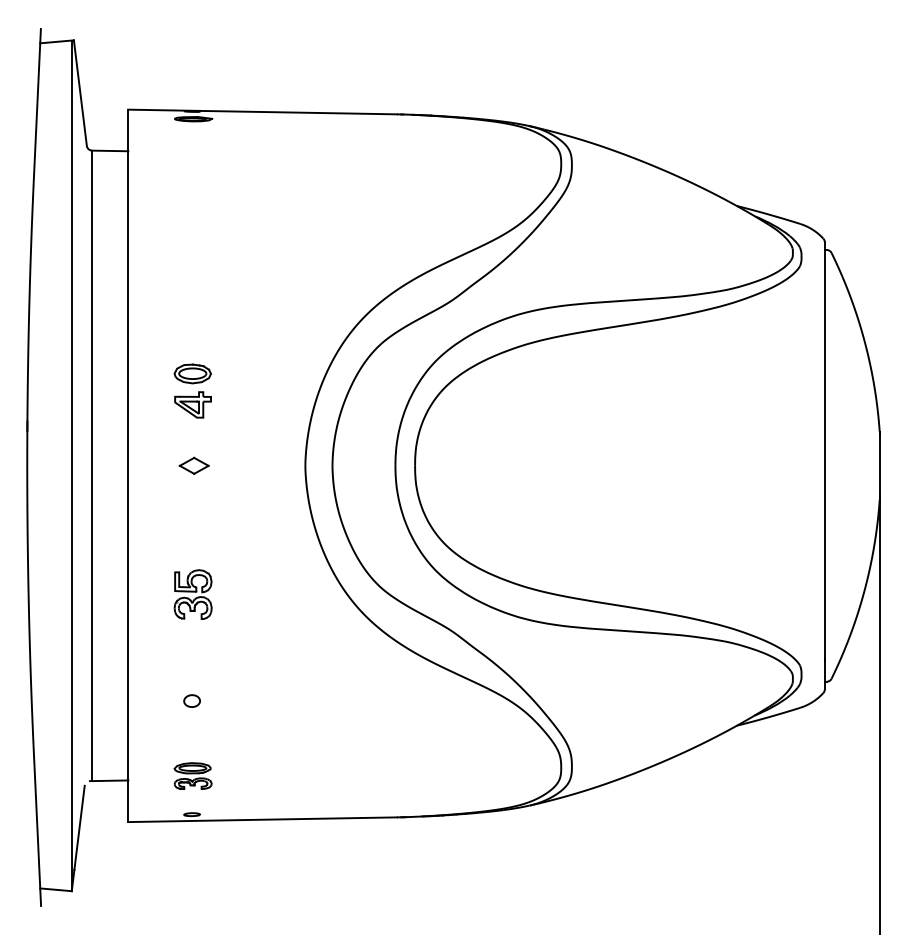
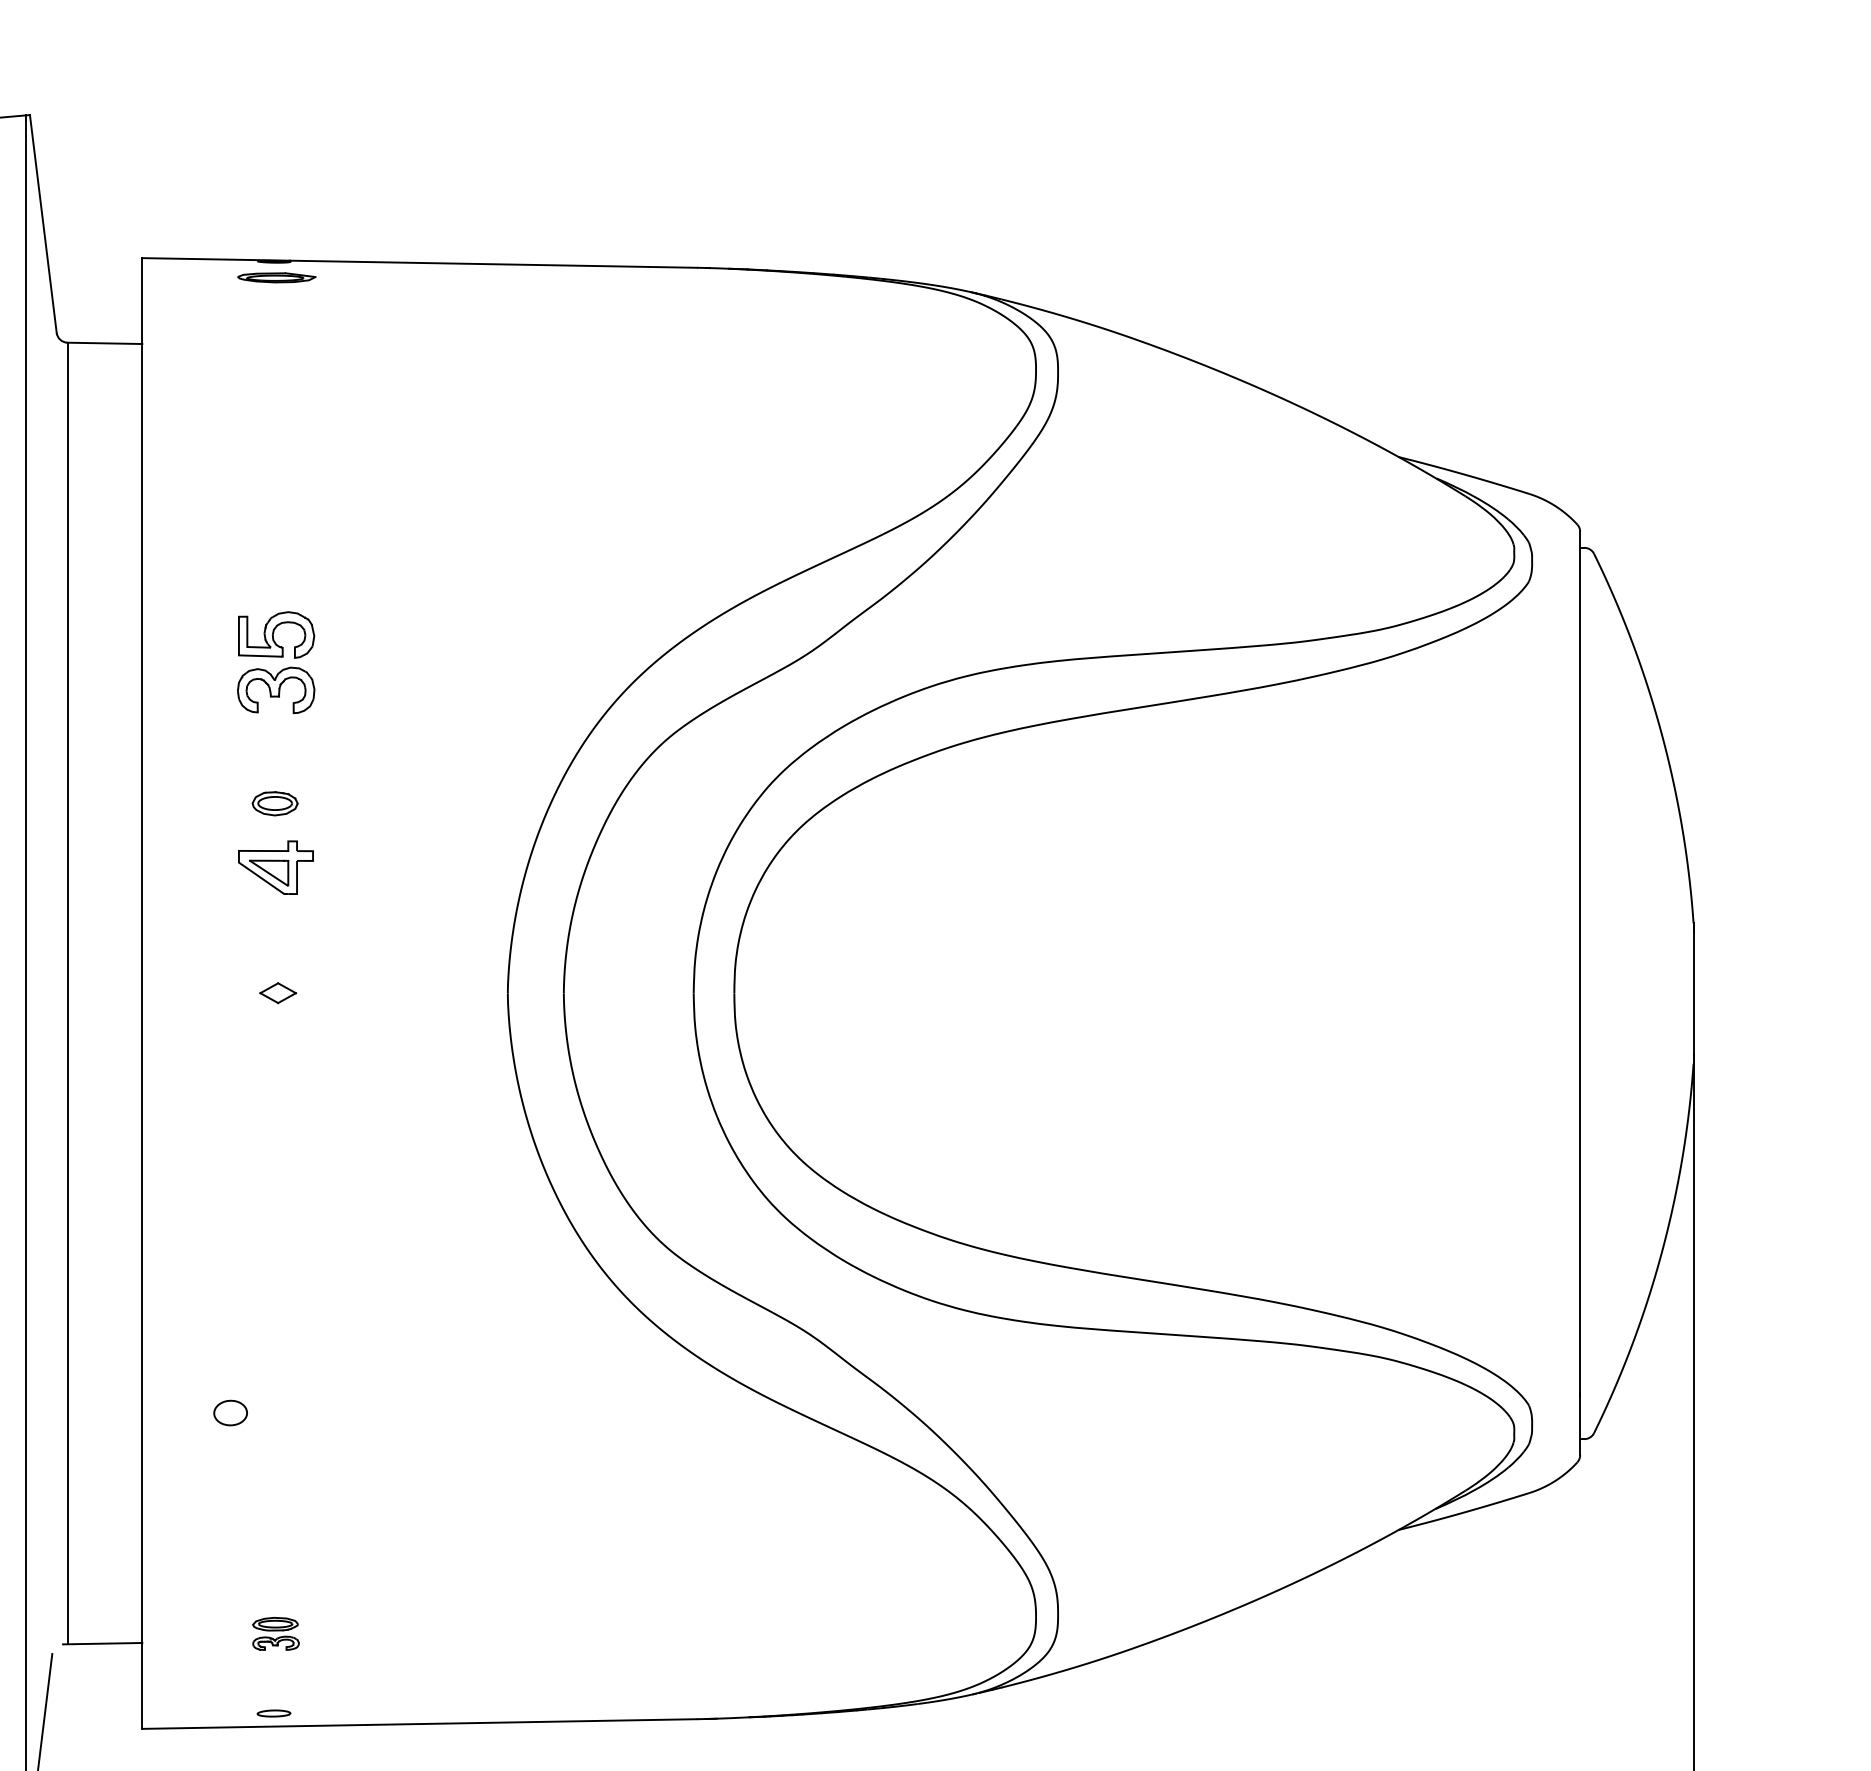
part: (192, 373) -> (274, 802), size x0.6
part: (193, 465) -> (276, 992), size x0.6
part: (192, 594) -> (274, 662), moved
part: (191, 700) -> (229, 1411), moved
part: (192, 775) -> (274, 1632), size x0.6

